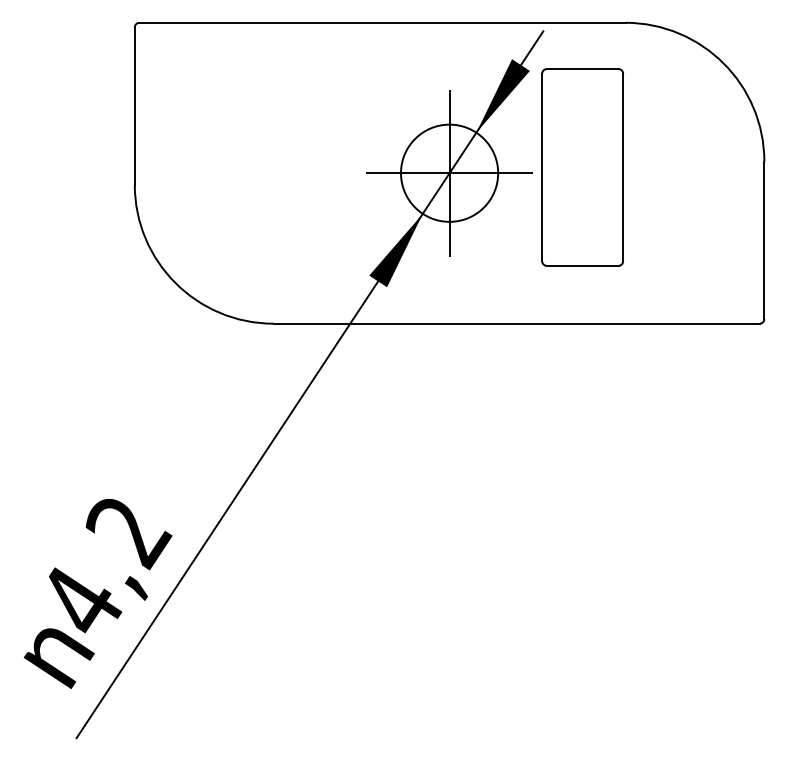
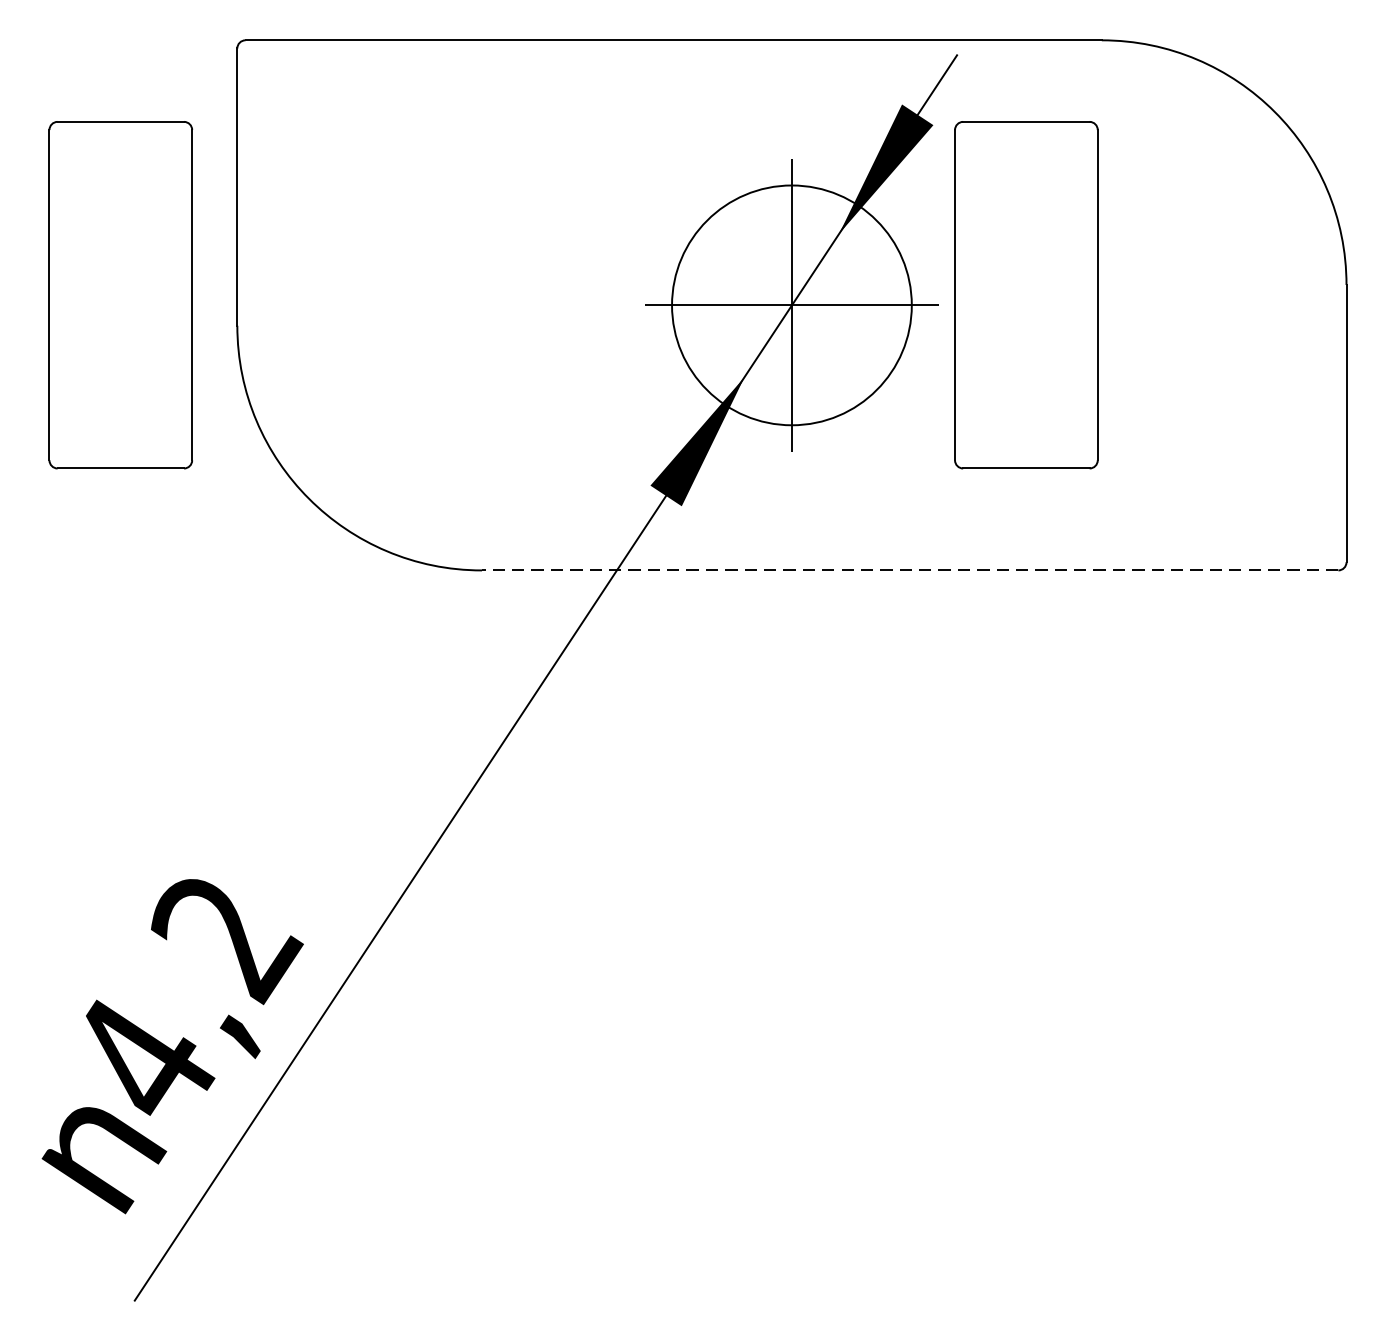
part: (68, 167) -> (120, 295), added
circle: (449, 172) -> (791, 304), size x1.4
line: (516, 323) -> (909, 570), solid -> dashed

